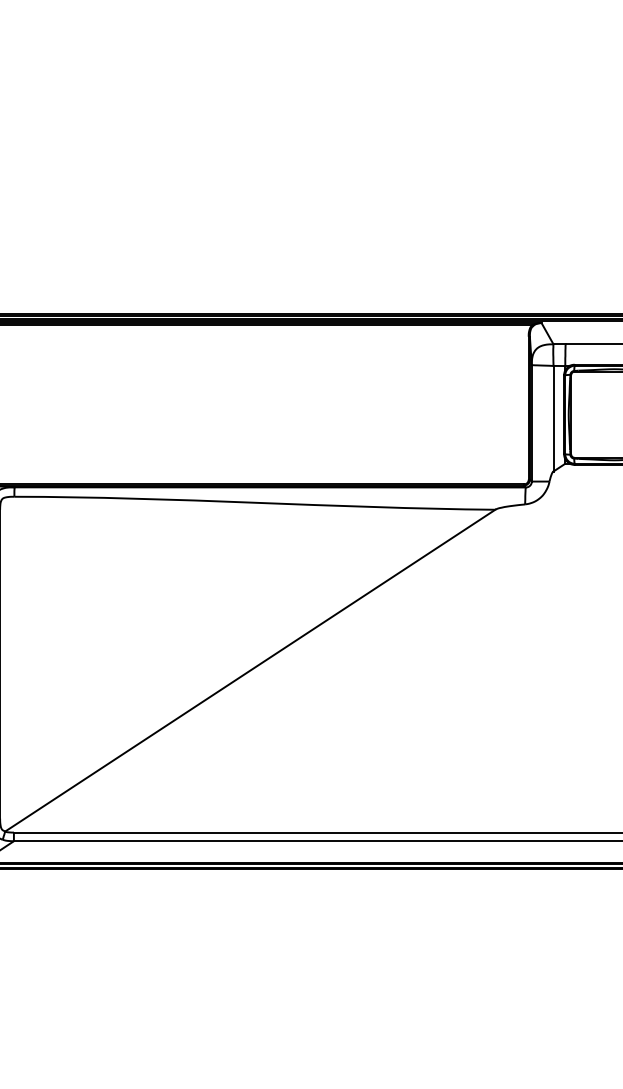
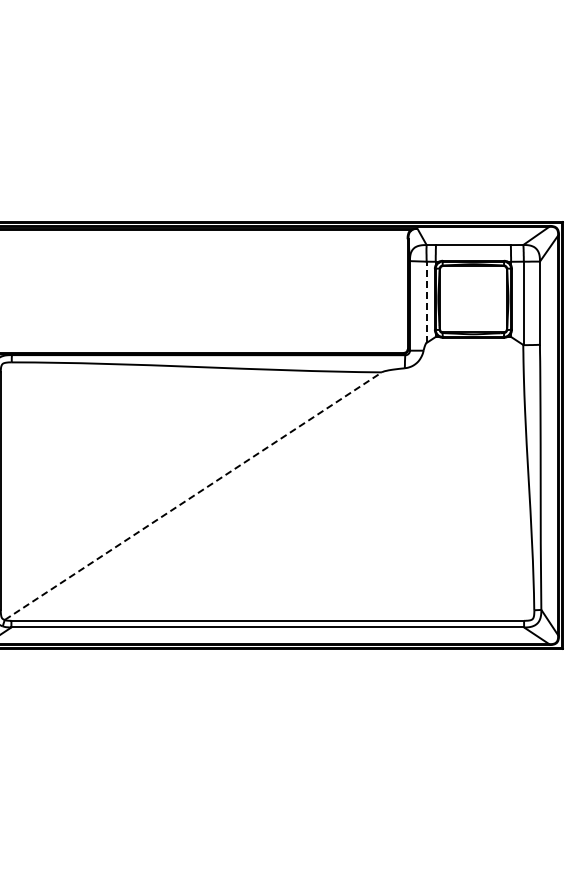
line: (553, 418) -> (426, 302), solid -> dashed
line: (250, 671) -> (193, 496), solid -> dashed

